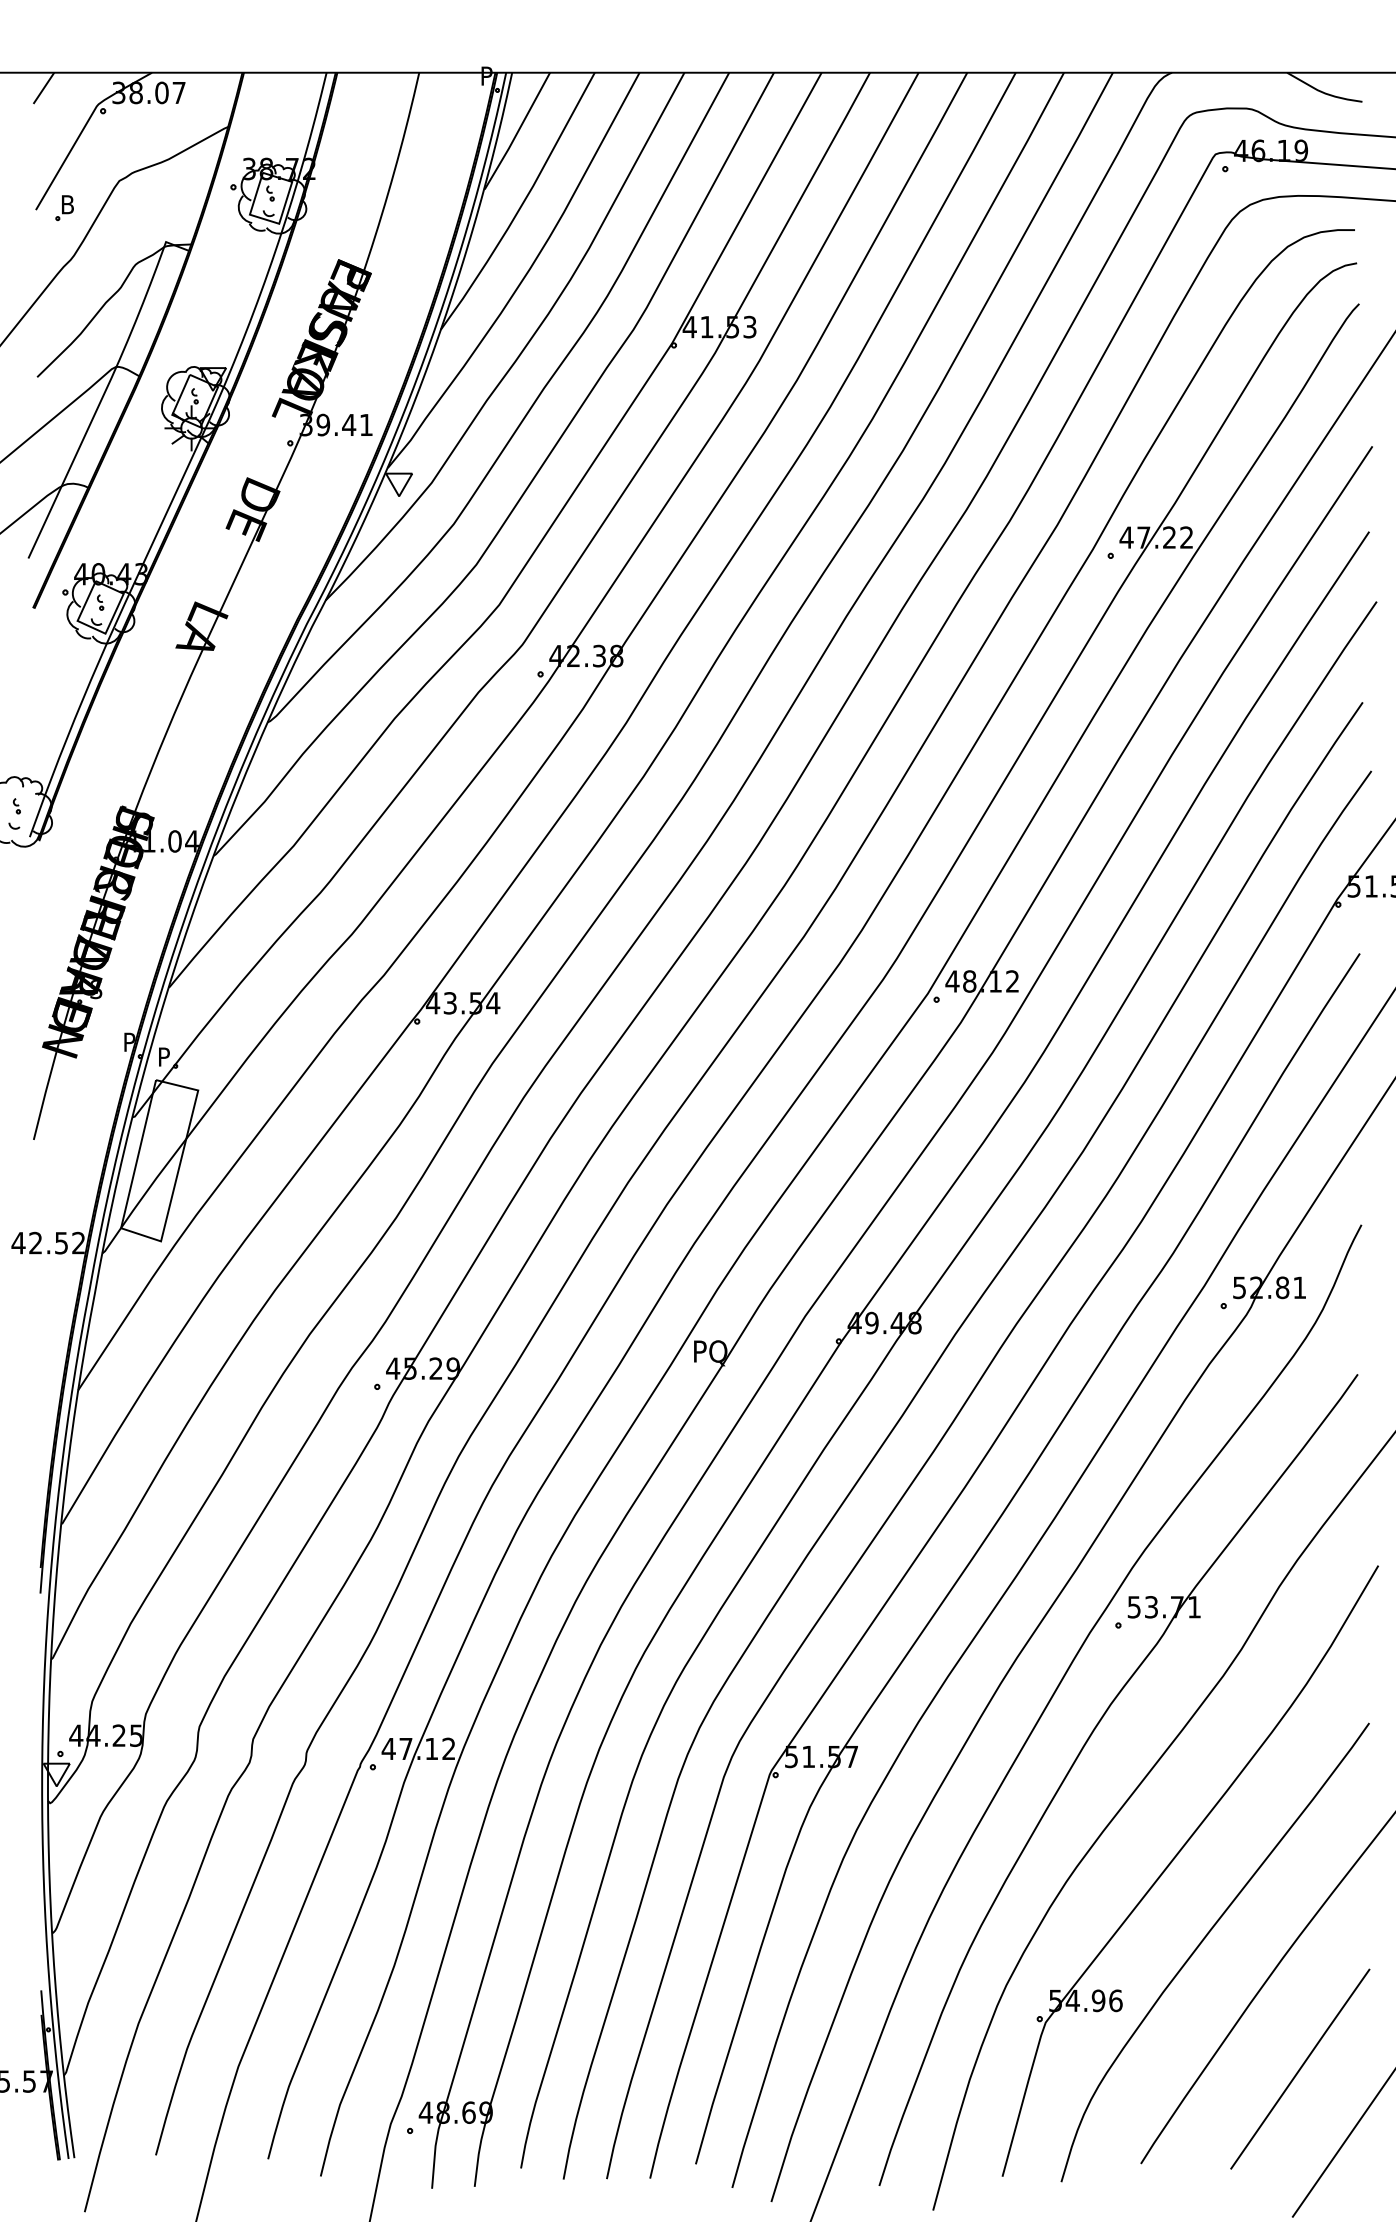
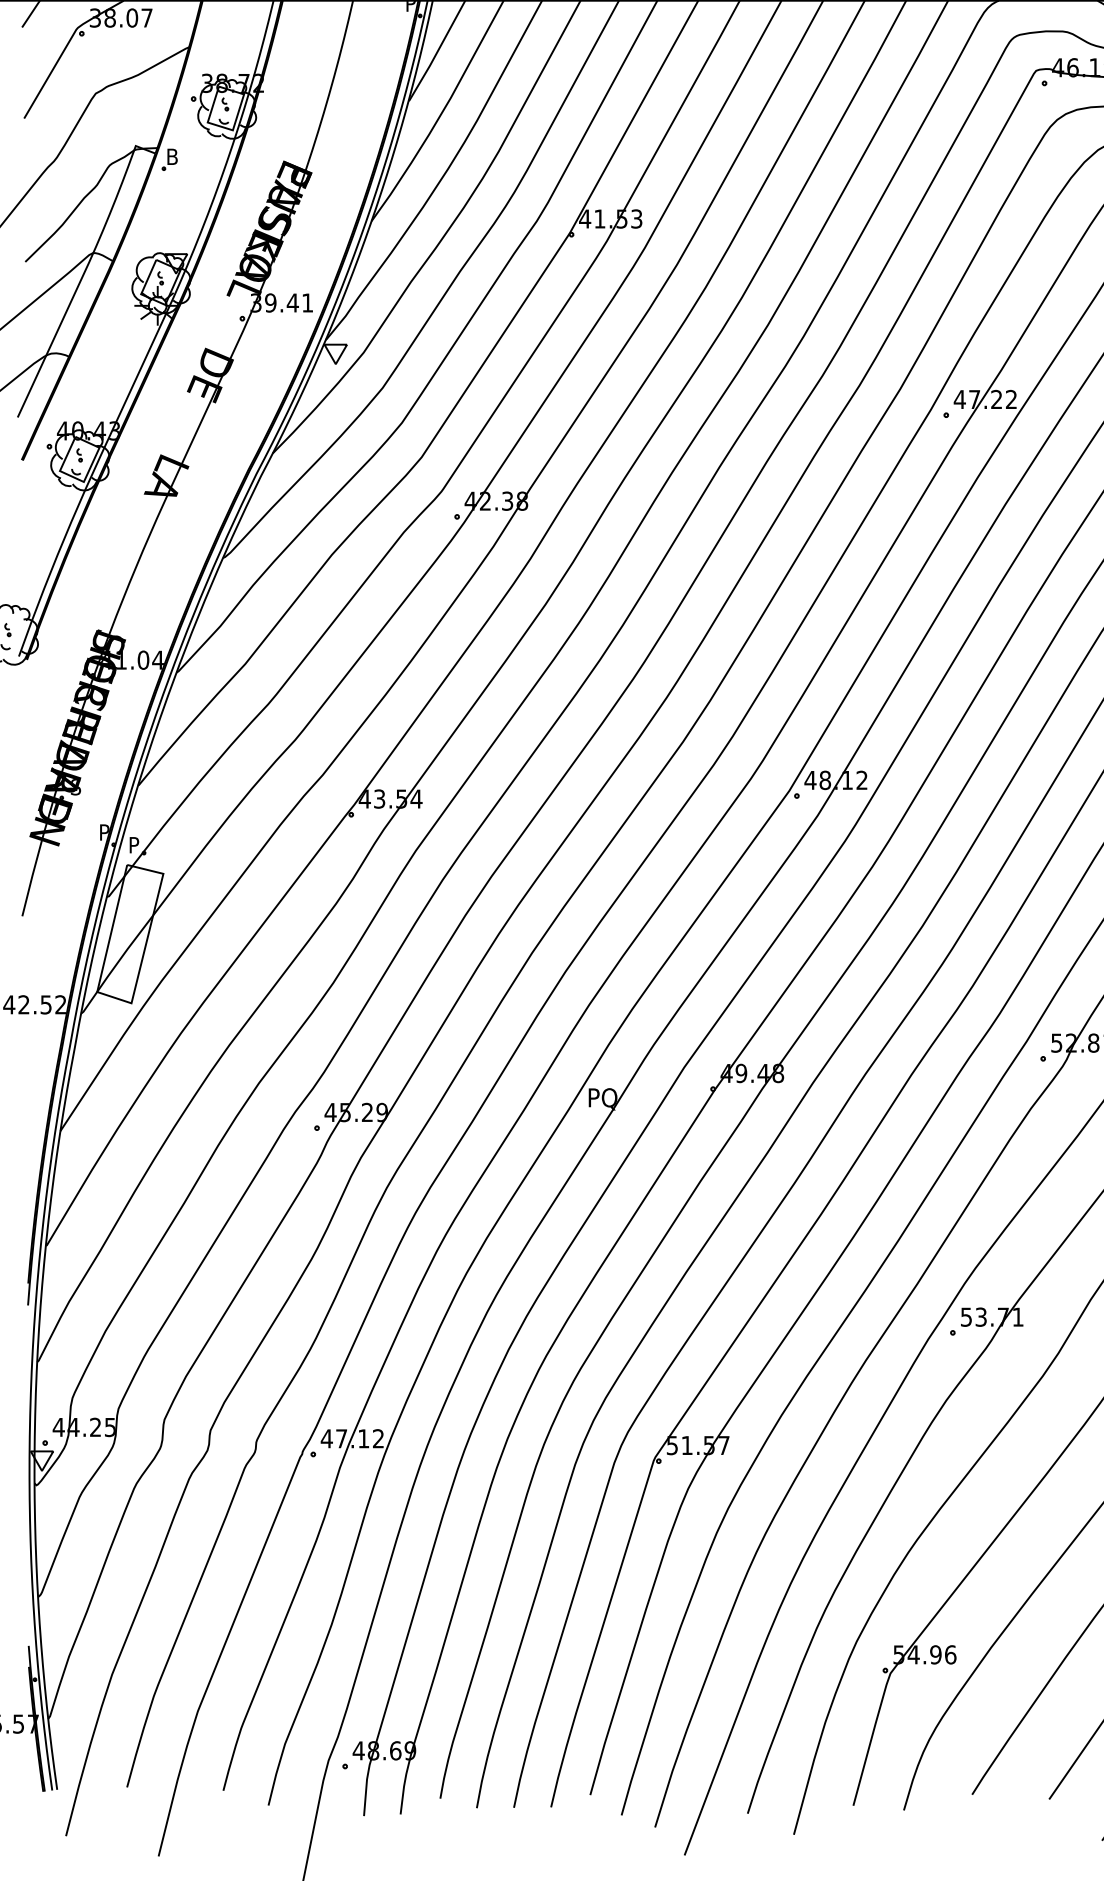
part: (64, 208) -> (169, 160), moved

